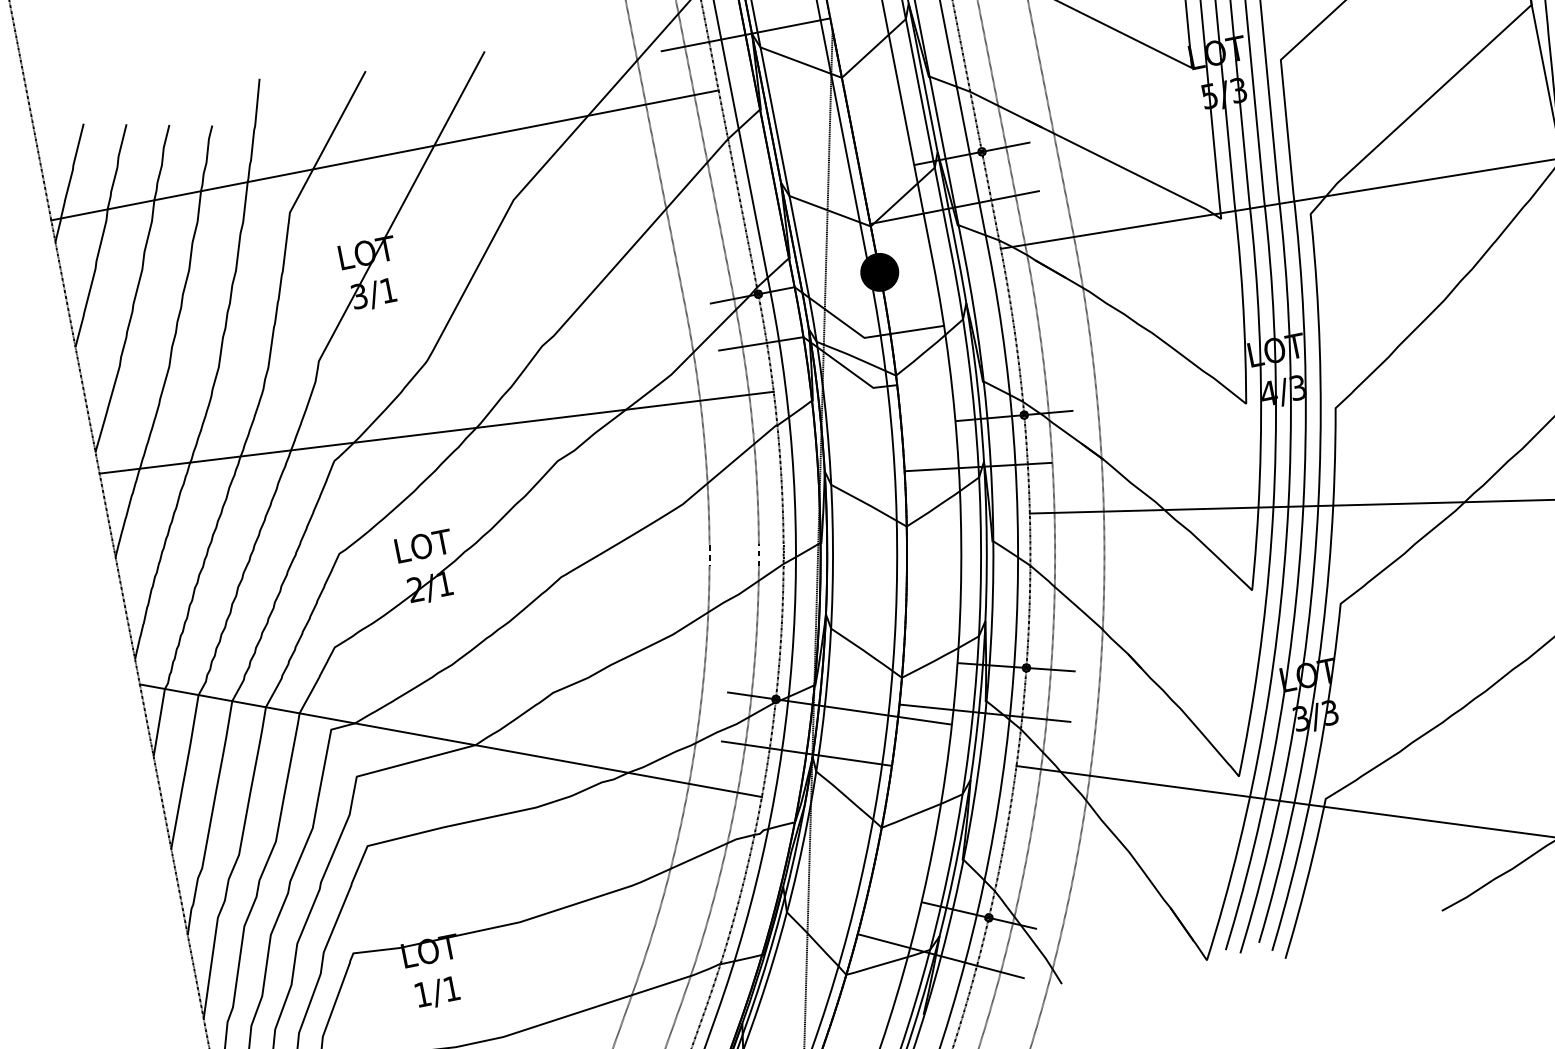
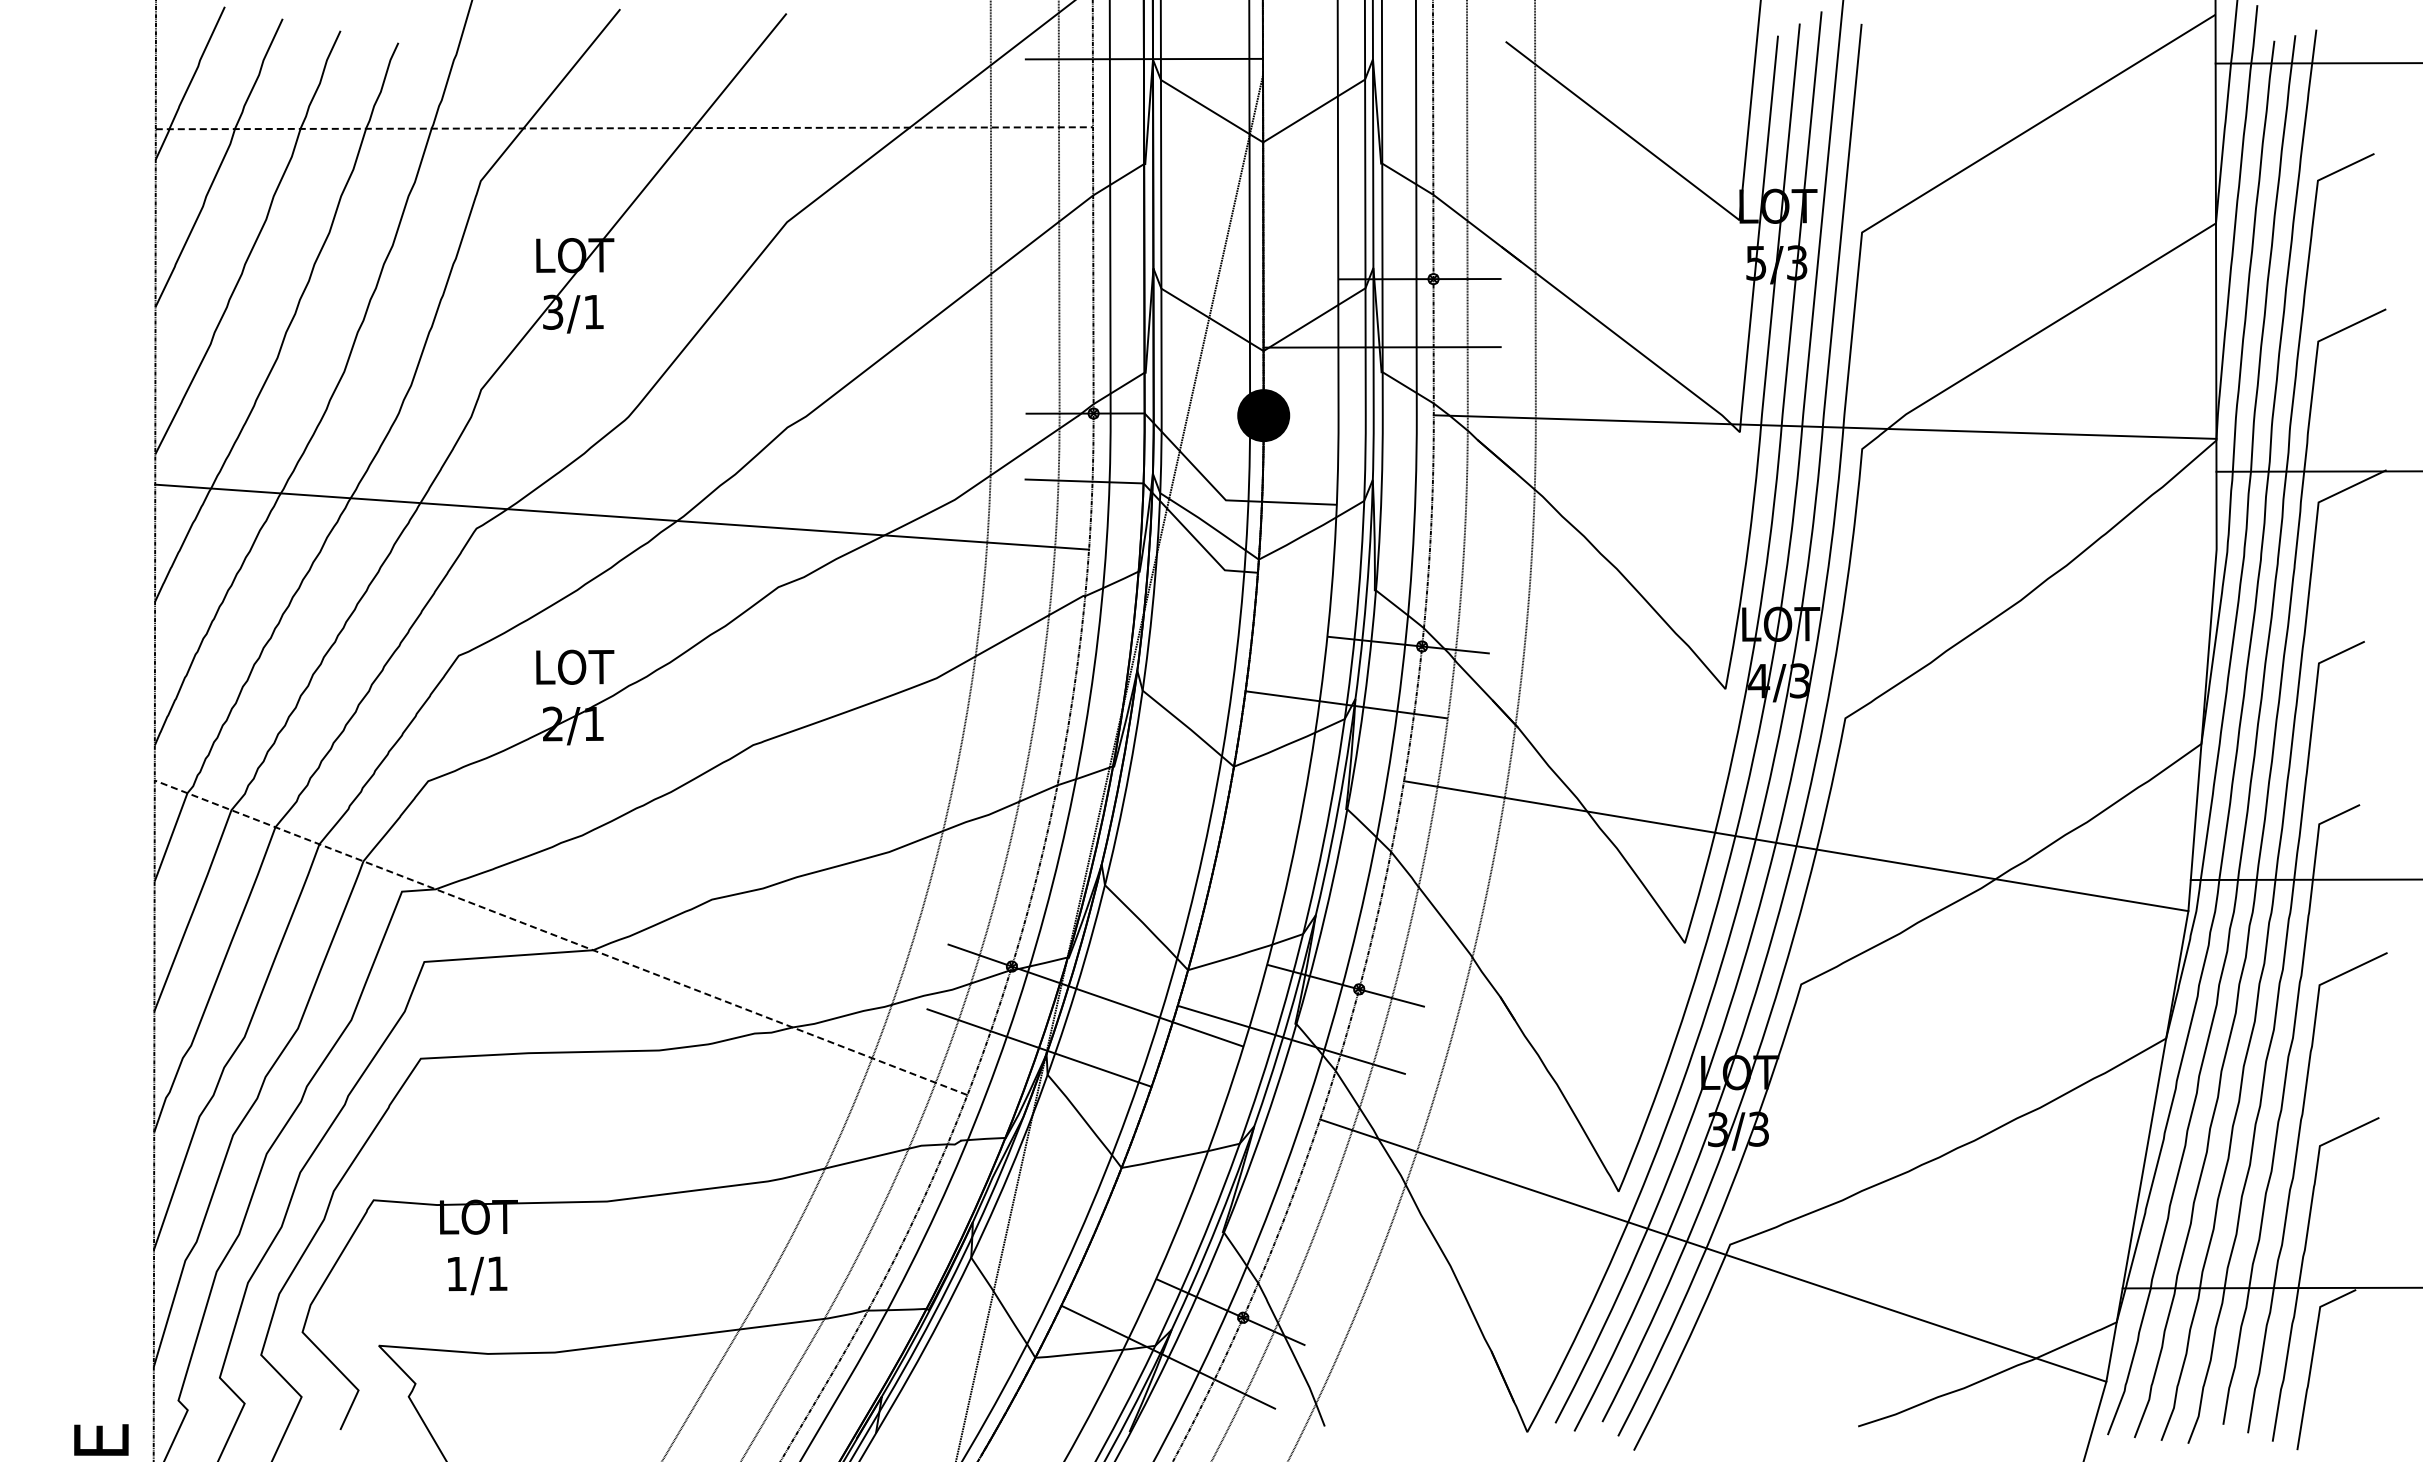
line: (385, 155) -> (624, 128), solid -> dashed
line: (451, 740) -> (561, 937), solid -> dashed

